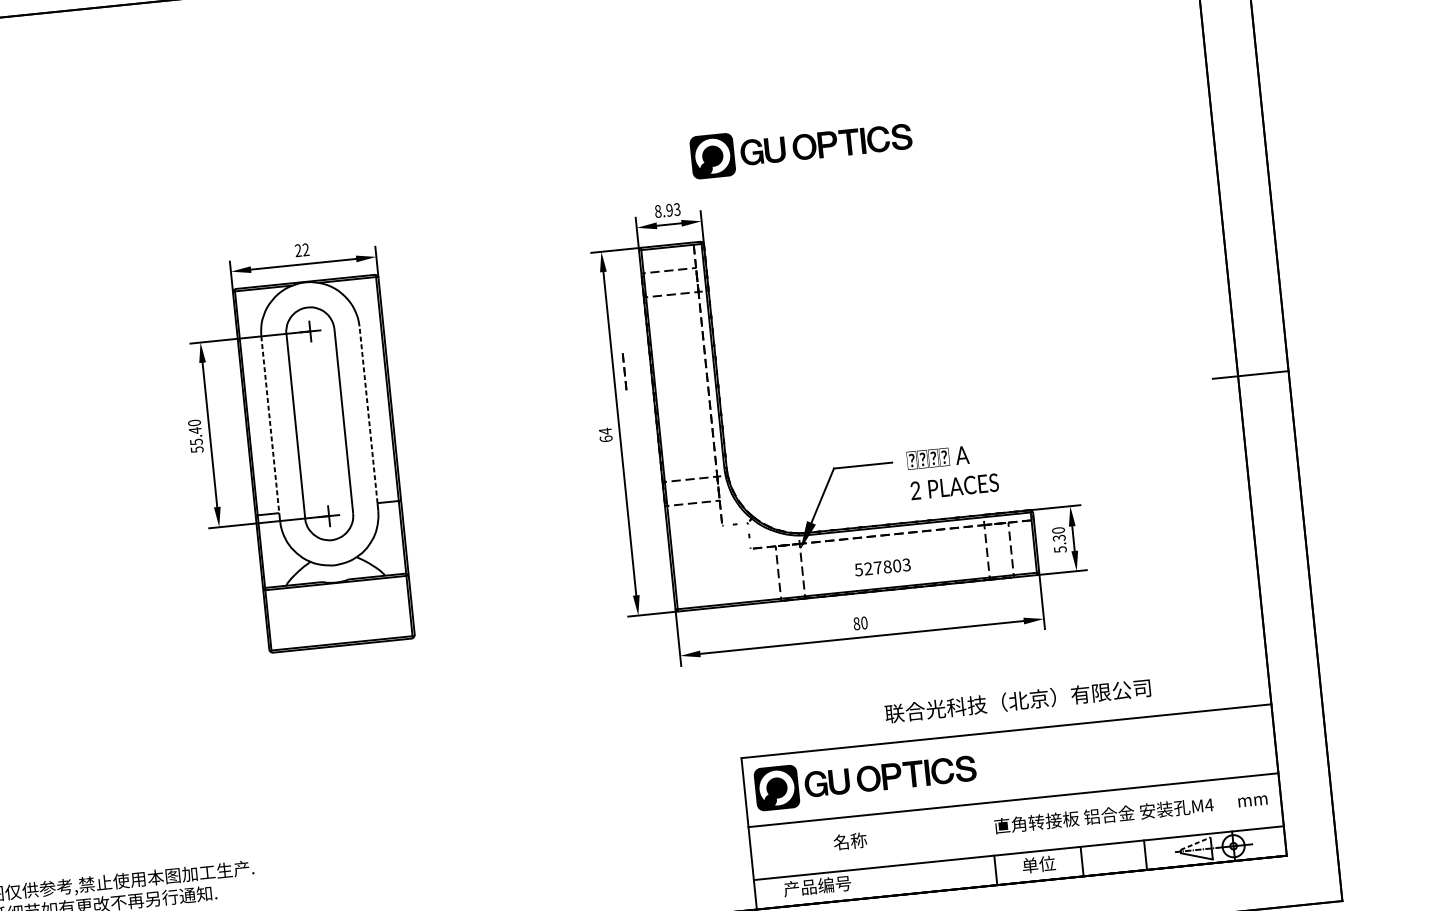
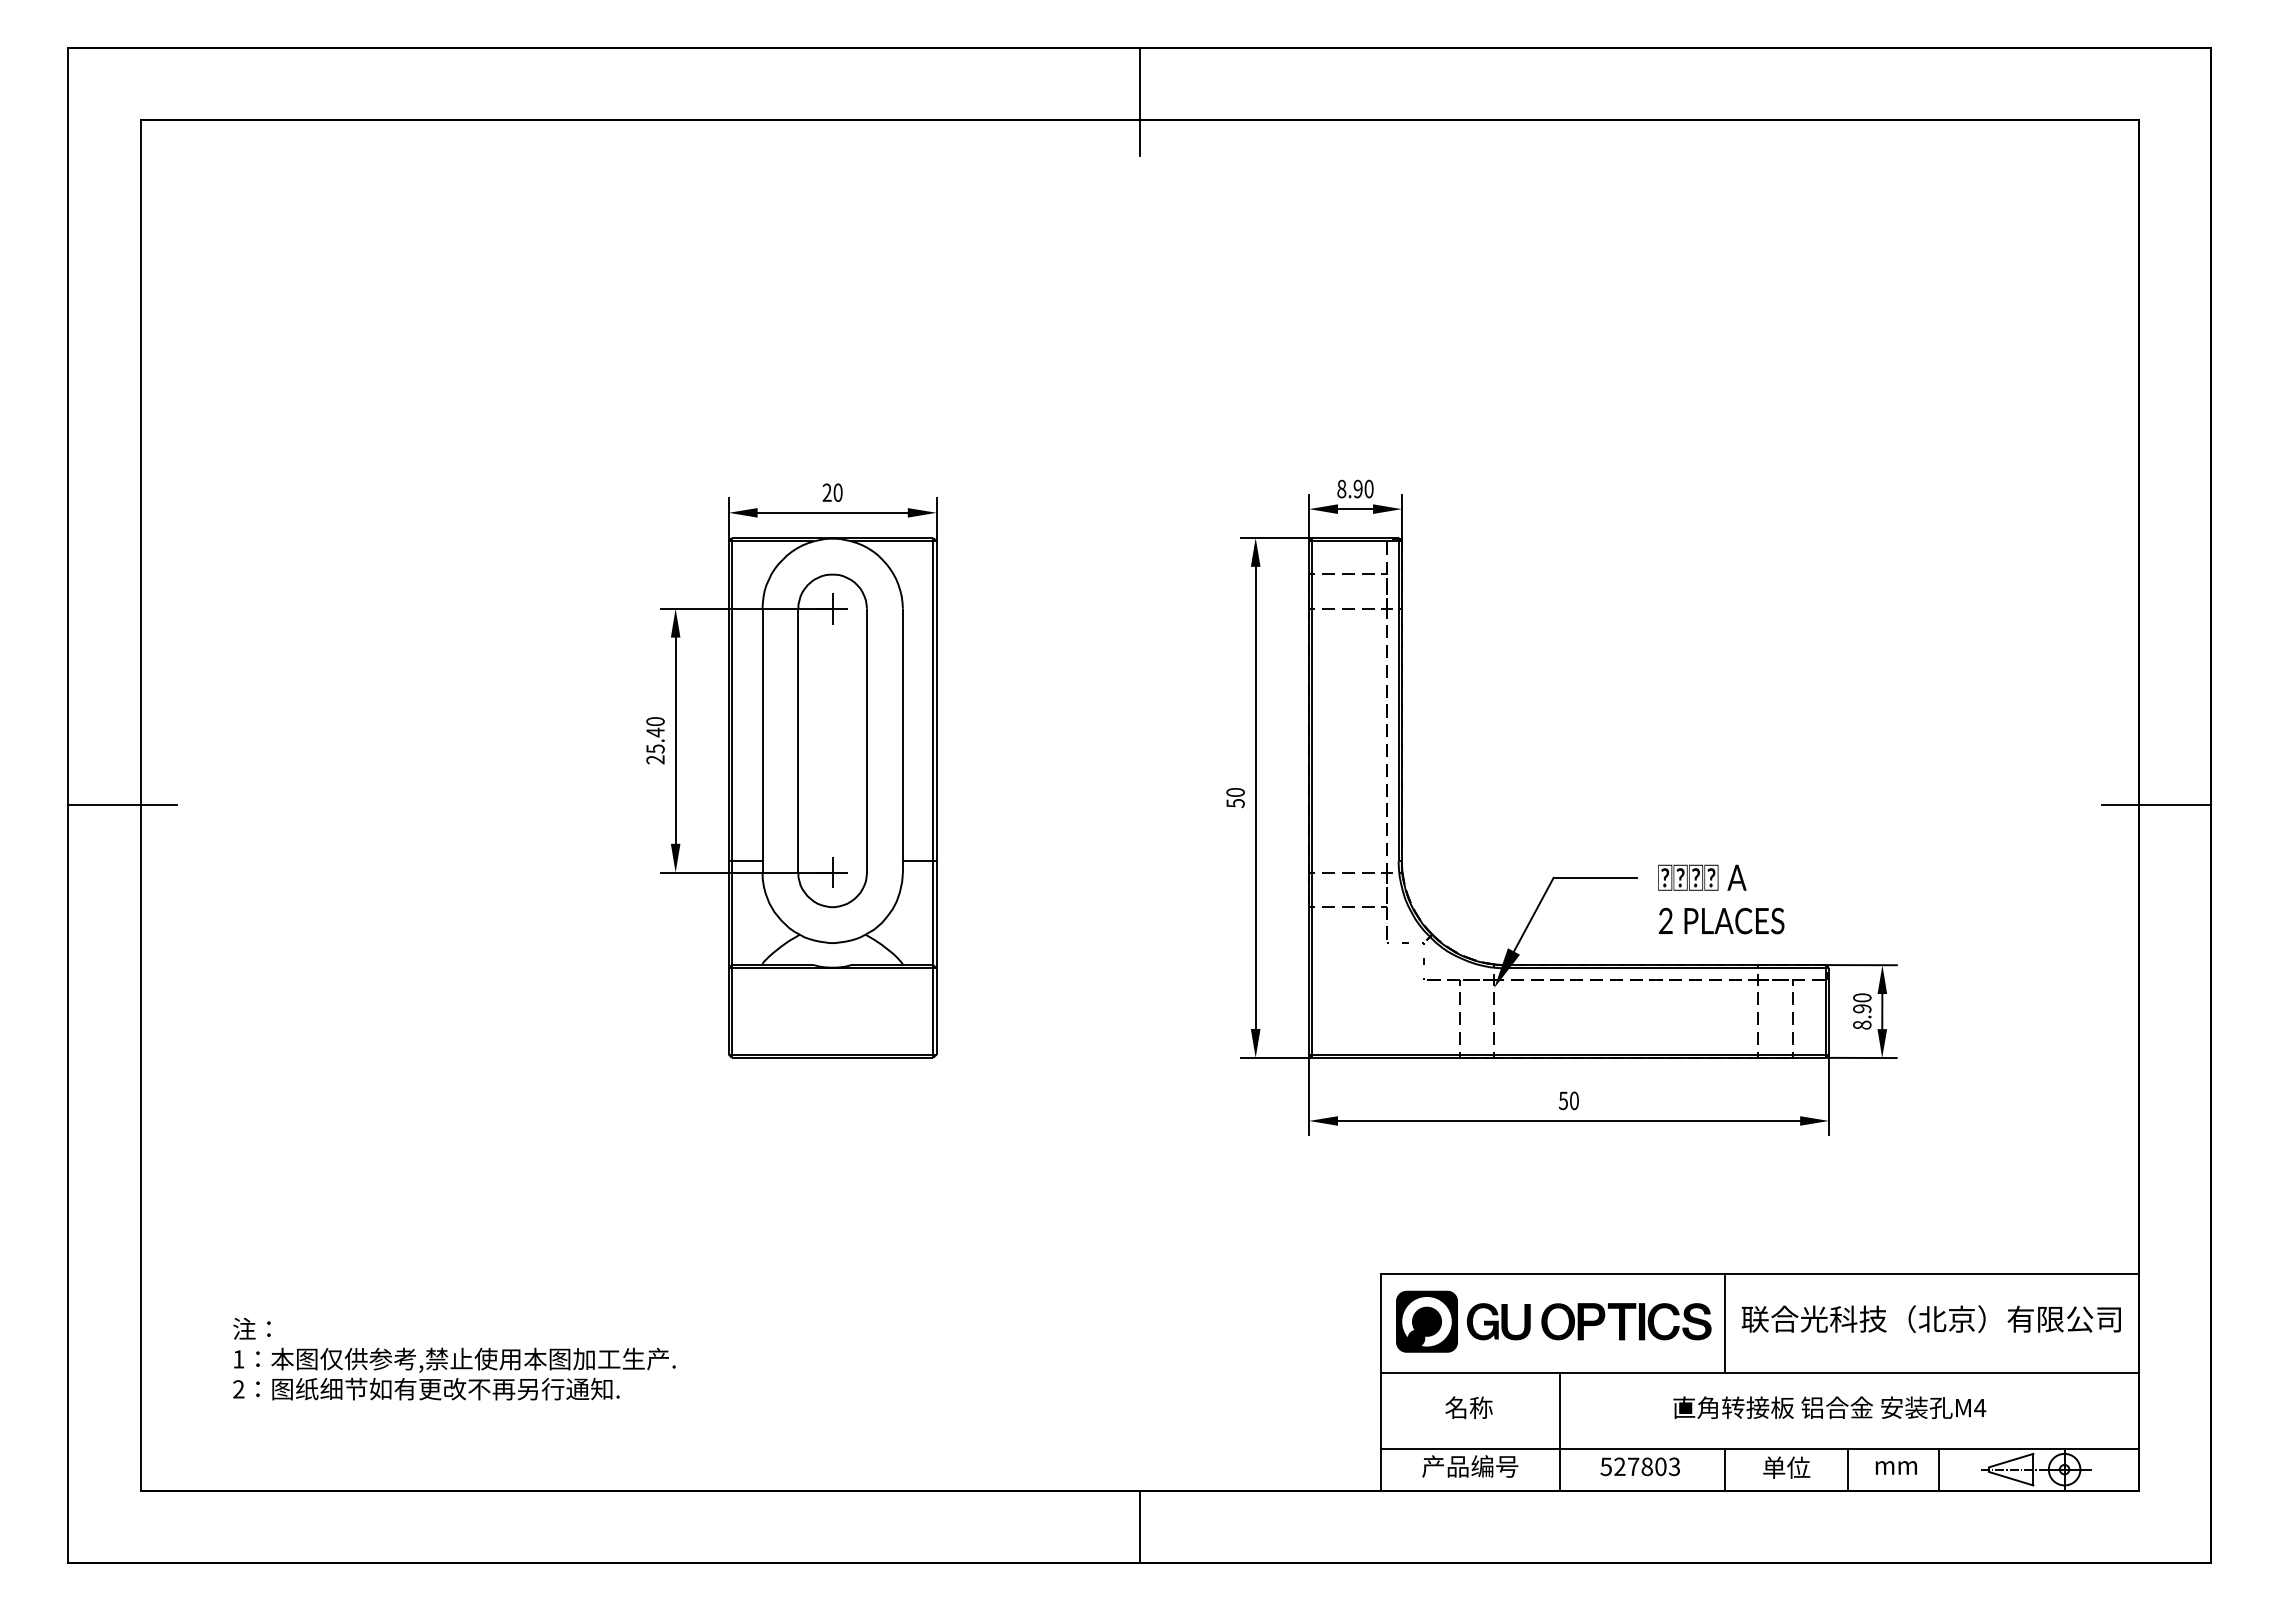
part: (801, 147) -> (1553, 418), removed
text: (676, 209) -> (1368, 489), 8.93 -> 8.90
text: (305, 249) -> (837, 492), 22 -> 20
line: (624, 371) -> (1270, 710), removed
line: (368, 414) -> (902, 734), dashed -> solid
line: (270, 425) -> (762, 735), dashed -> solid
text: (605, 434) -> (1235, 797), 64 -> 50
text: (197, 449) -> (655, 759), 55.40 -> 25.40
text: (1059, 543) -> (1862, 1016), 5.30 -> 8.90
text: (882, 567) -> (1639, 1466), moved
text: (856, 623) -> (1563, 1100), 80 -> 50
text: (1017, 700) -> (1930, 1318), moved
line: (985, 768) -> (1724, 1323), added
text: (1252, 801) -> (1895, 1467), moved
text: (1103, 815) -> (1829, 1407), moved
text: (849, 841) -> (1468, 1407), moved
line: (1195, 843) -> (2011, 1460), dashed -> solid
line: (877, 855) -> (1559, 1431), added

